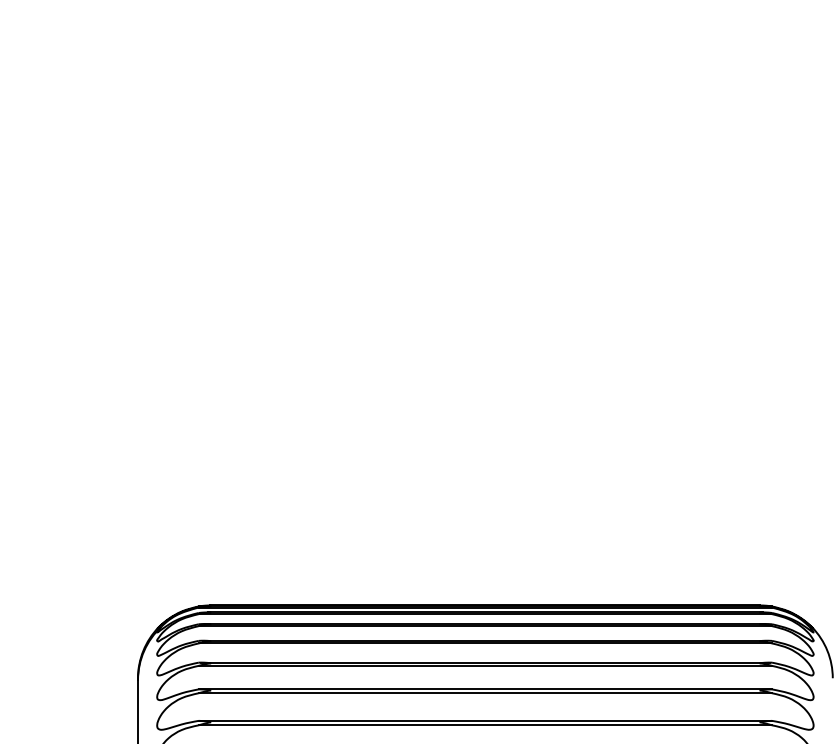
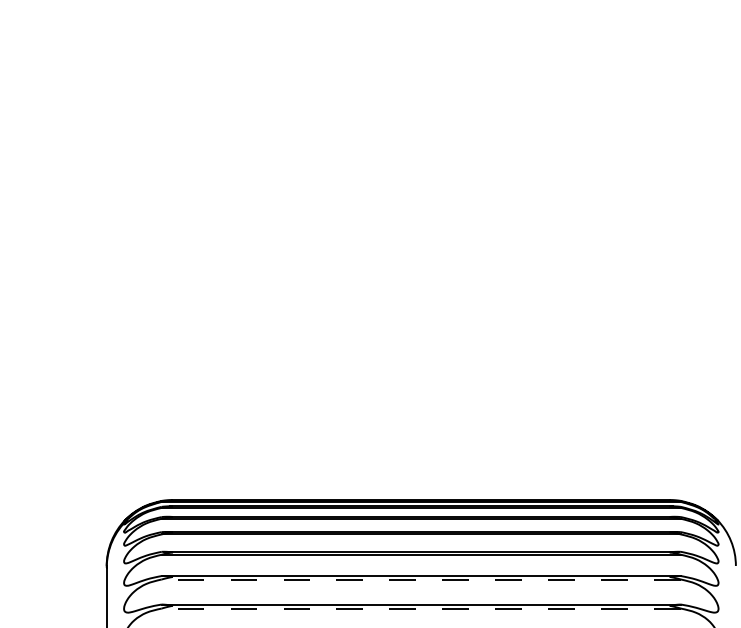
line: (485, 693) -> (421, 579), solid -> dashed
line: (485, 725) -> (421, 608), solid -> dashed

